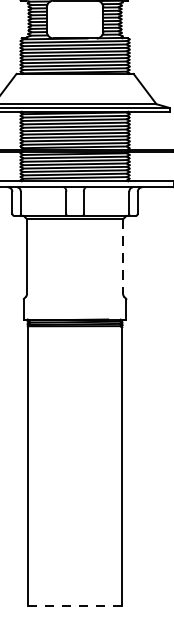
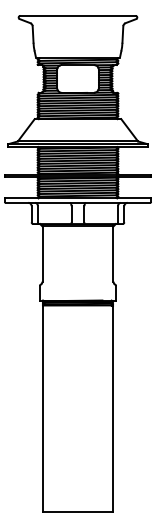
line: (123, 257) -> (113, 254), dashed -> solid
line: (74, 606) -> (77, 512), dashed -> solid

